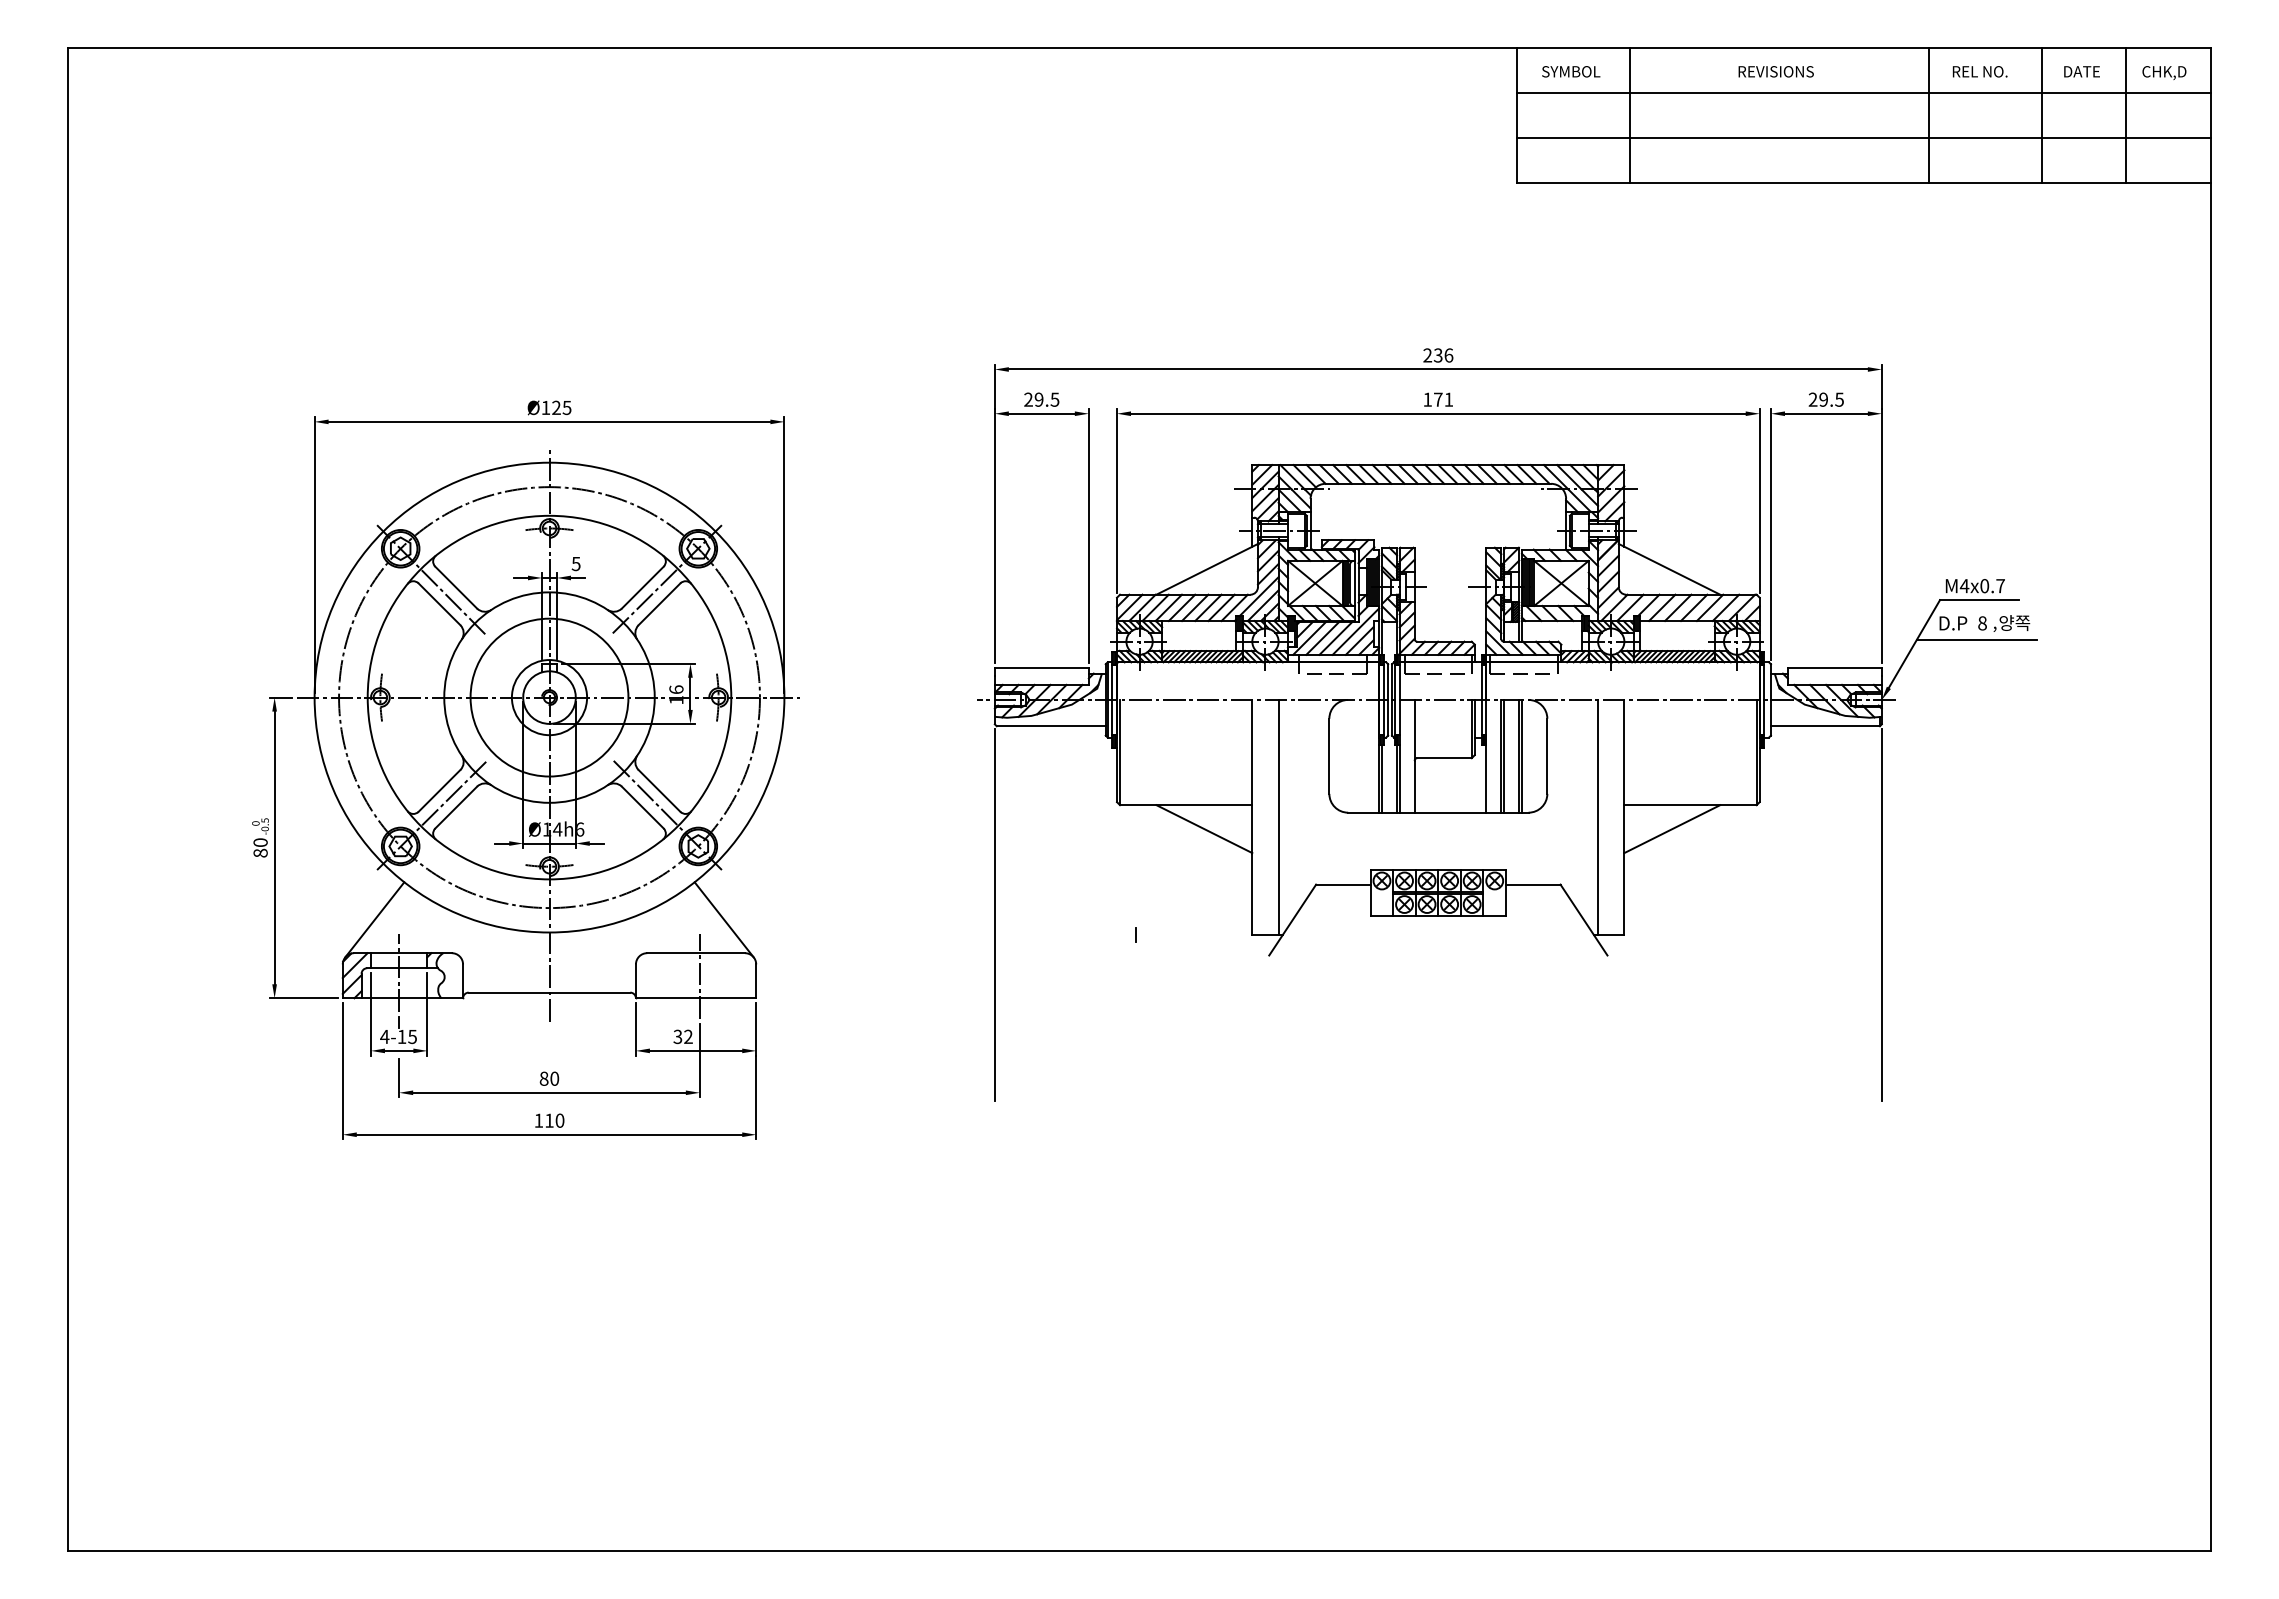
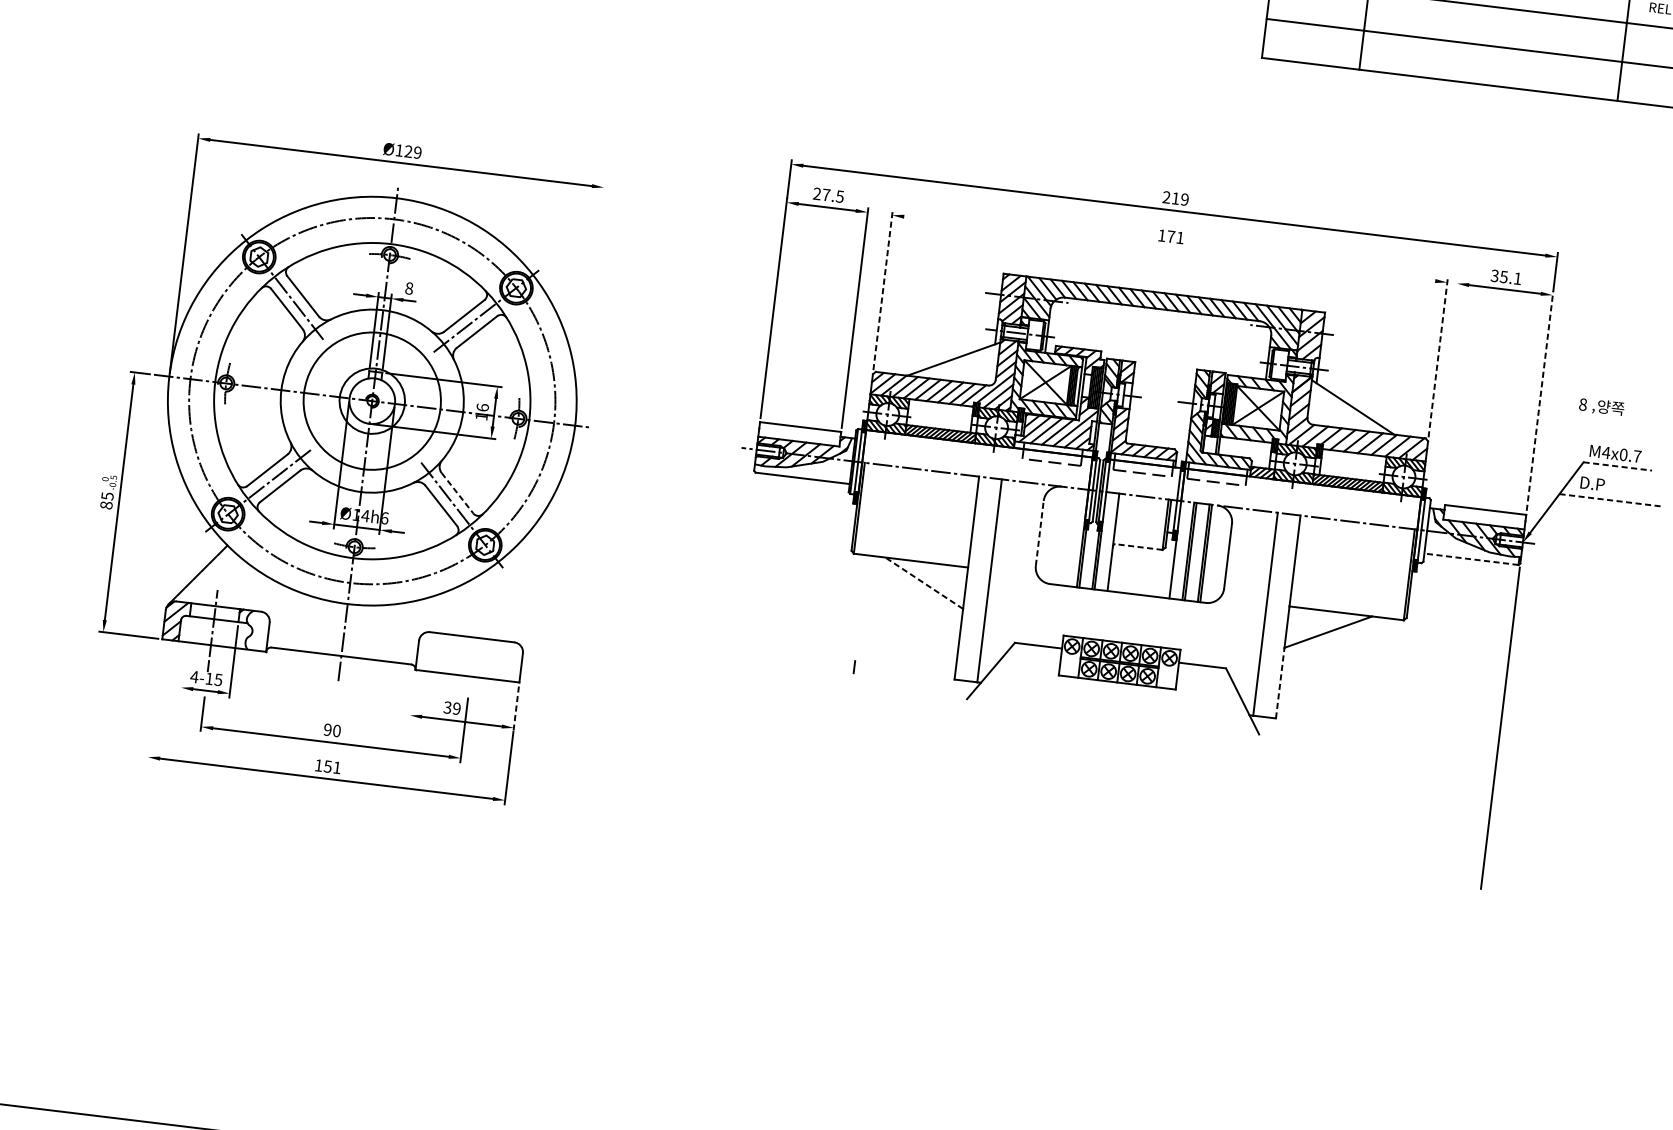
text: (1443, 355) -> (1180, 199), 236 -> 219
text: (1038, 399) -> (825, 194), 29.5 -> 27.5
text: (1825, 399) -> (1505, 277), 29.5 -> 35.1
text: (566, 407) -> (417, 152), Ø125 -> Ø129
line: (1438, 413) -> (1169, 248), removed
line: (1117, 501) -> (883, 291), solid -> dashed
line: (1759, 501) -> (1437, 358), solid -> dashed
line: (1770, 534) -> (1444, 387), removed
line: (1881, 535) -> (1539, 400), solid -> dashed
line: (784, 554) -> (590, 302), removed
text: (575, 563) -> (408, 288), 5 -> 8
line: (1979, 600) -> (1617, 466), solid -> dashed
text: (2004, 623) -> (1602, 407), moved
line: (1976, 639) -> (1610, 500), solid -> dashed
line: (1824, 726) -> (1470, 559), solid -> dashed
line: (1329, 756) -> (1039, 533), solid -> dashed
line: (1444, 758) -> (1139, 547), solid -> dashed
line: (659, 791) -> (457, 493), solid -> dashed
line: (1204, 829) -> (924, 583), solid -> dashed
text: (260, 842) -> (107, 496), 80 -> 85
line: (1624, 893) -> (1280, 682), solid -> dashed
line: (994, 914) -> (733, 635), removed
line: (723, 919) -> (499, 611), removed
line: (699, 976) -> (472, 657), removed
line: (370, 1013) -> (184, 655), removed
line: (635, 1028) -> (411, 695), removed
line: (756, 1029) -> (516, 709), solid -> dashed
text: (688, 1037) -> (456, 709), 32 -> 39
line: (342, 1070) -> (154, 701), removed
text: (543, 1078) -> (327, 729), 80 -> 90
text: (554, 1120) -> (332, 766), 110 -> 151

